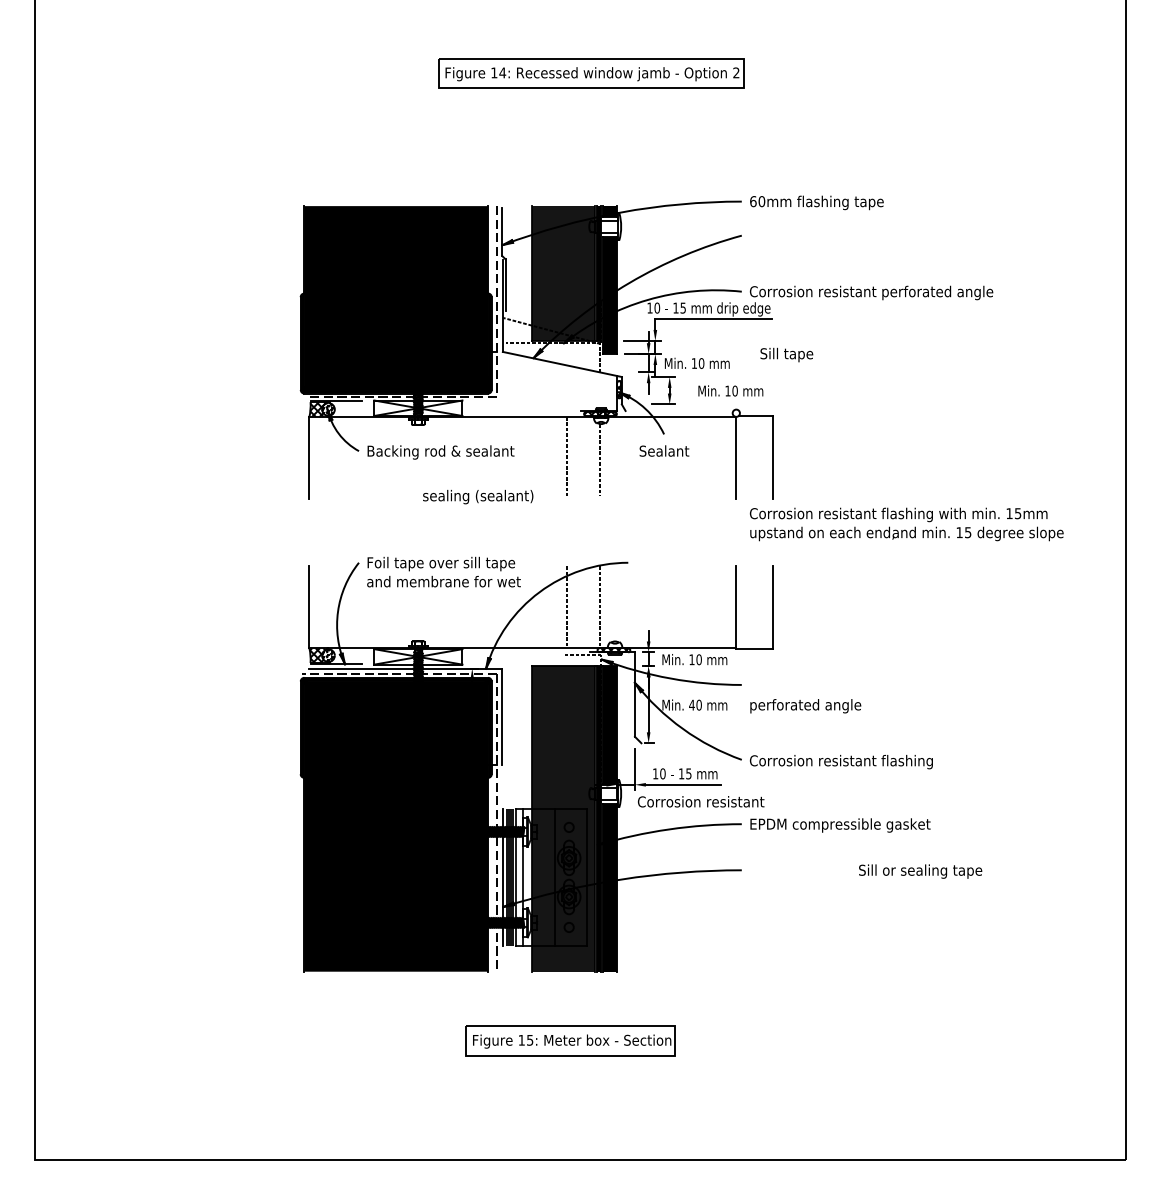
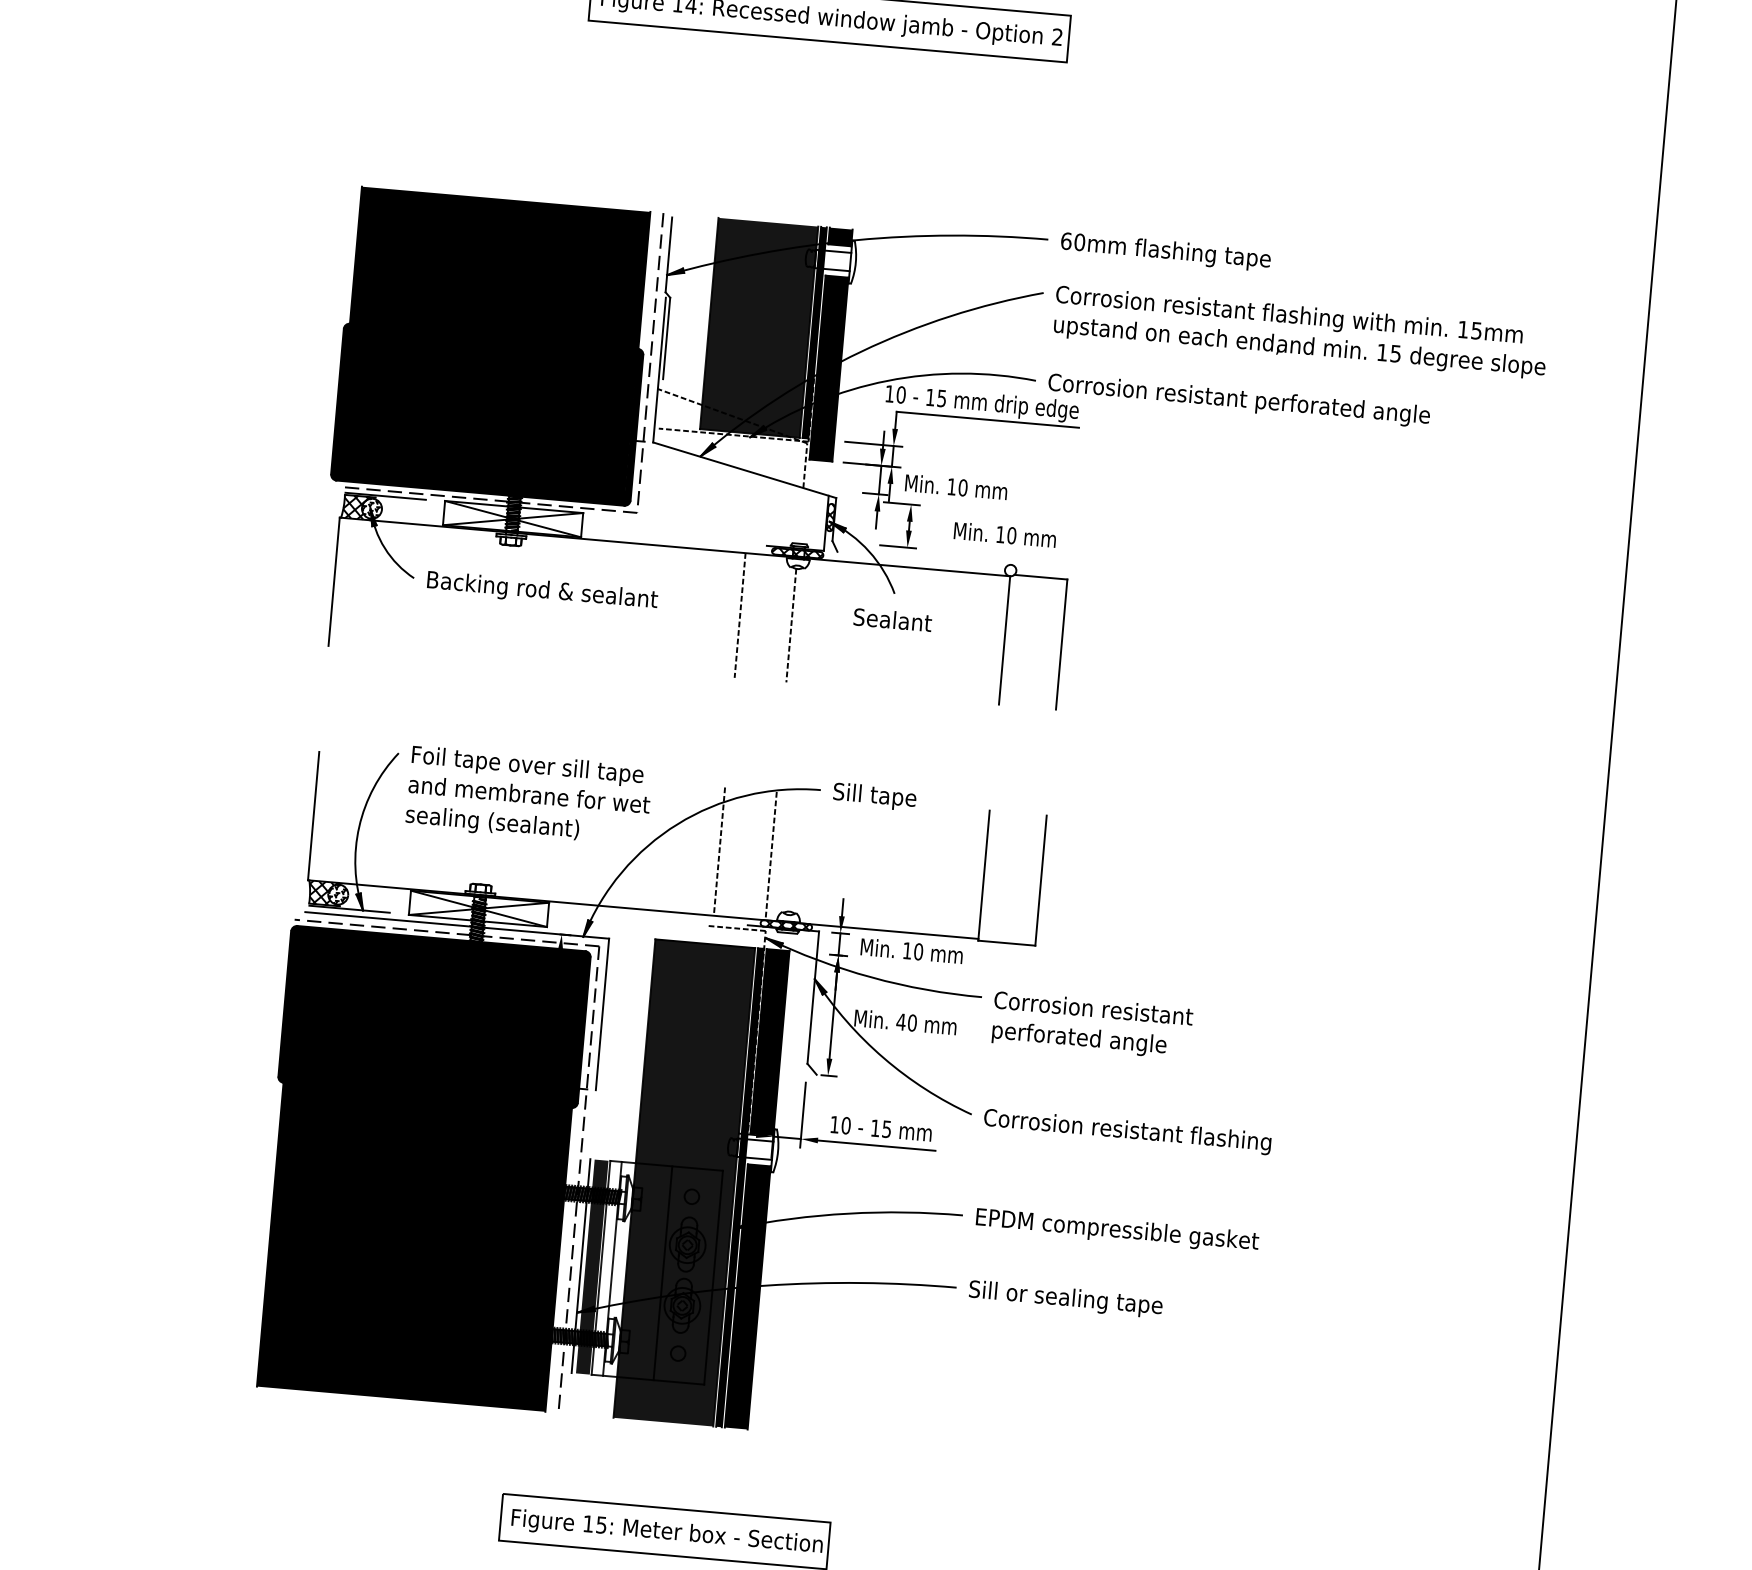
text: (786, 354) -> (874, 795), moved
text: (478, 497) -> (492, 824), moved
text: (906, 524) -> (1300, 332), moved
text: (701, 801) -> (1094, 1007), moved
text: (920, 871) -> (1065, 1299), moved

